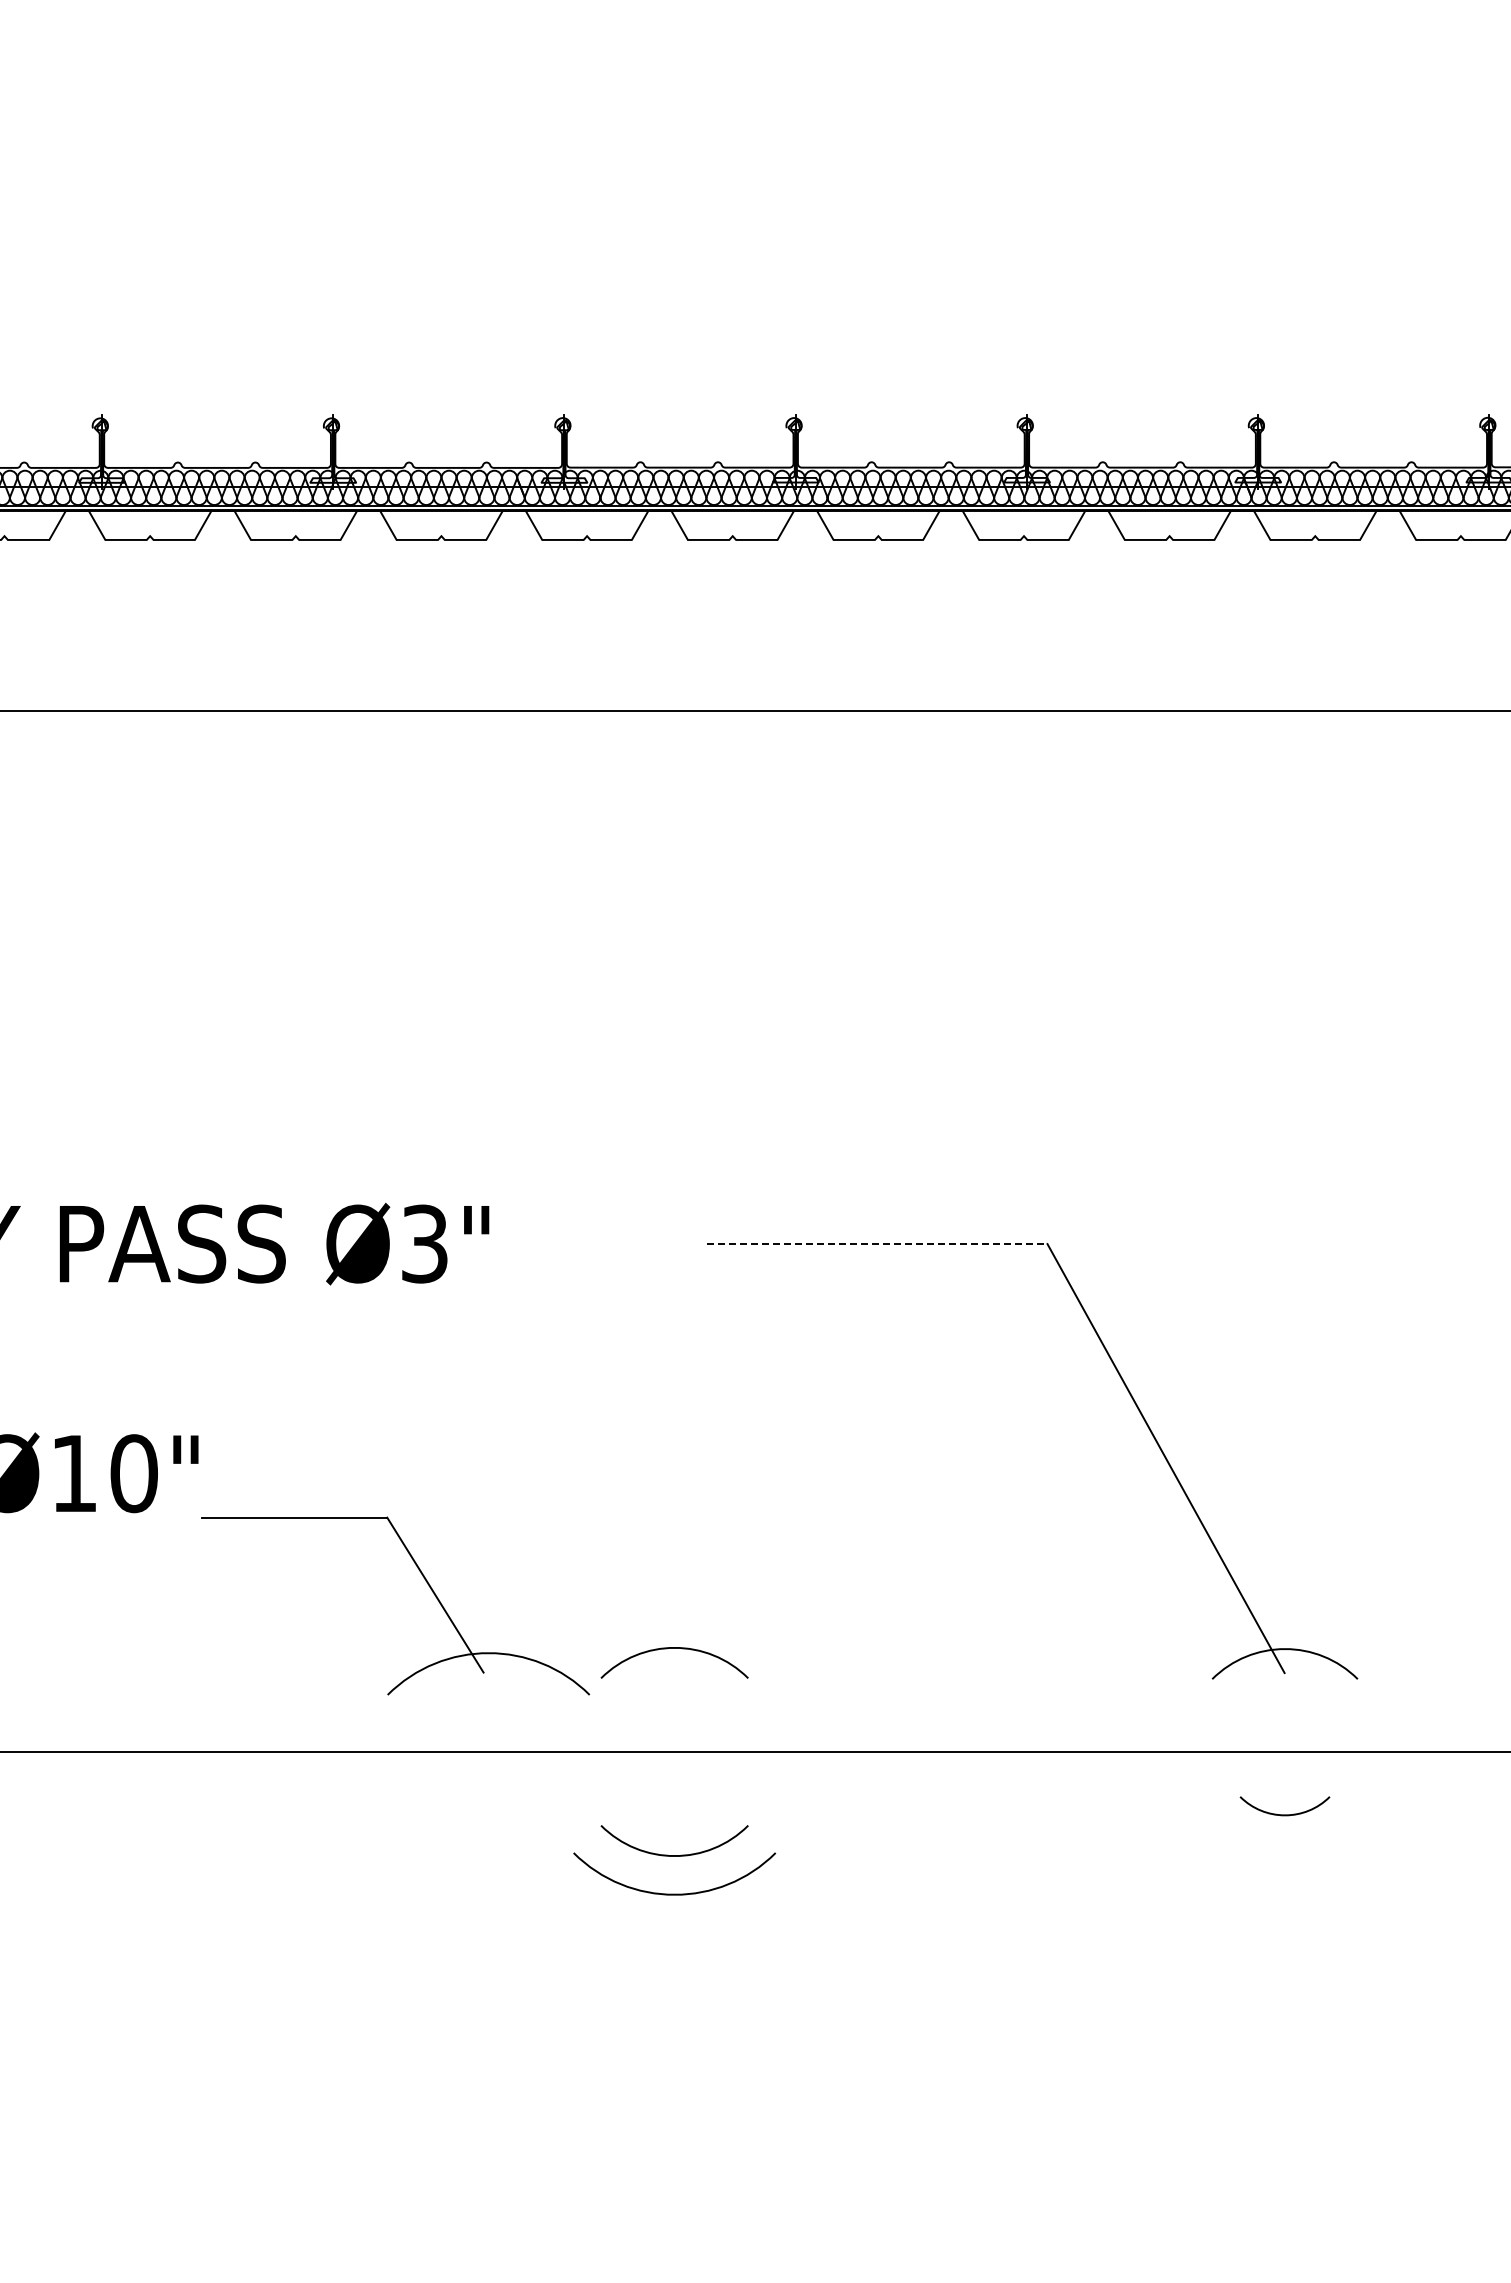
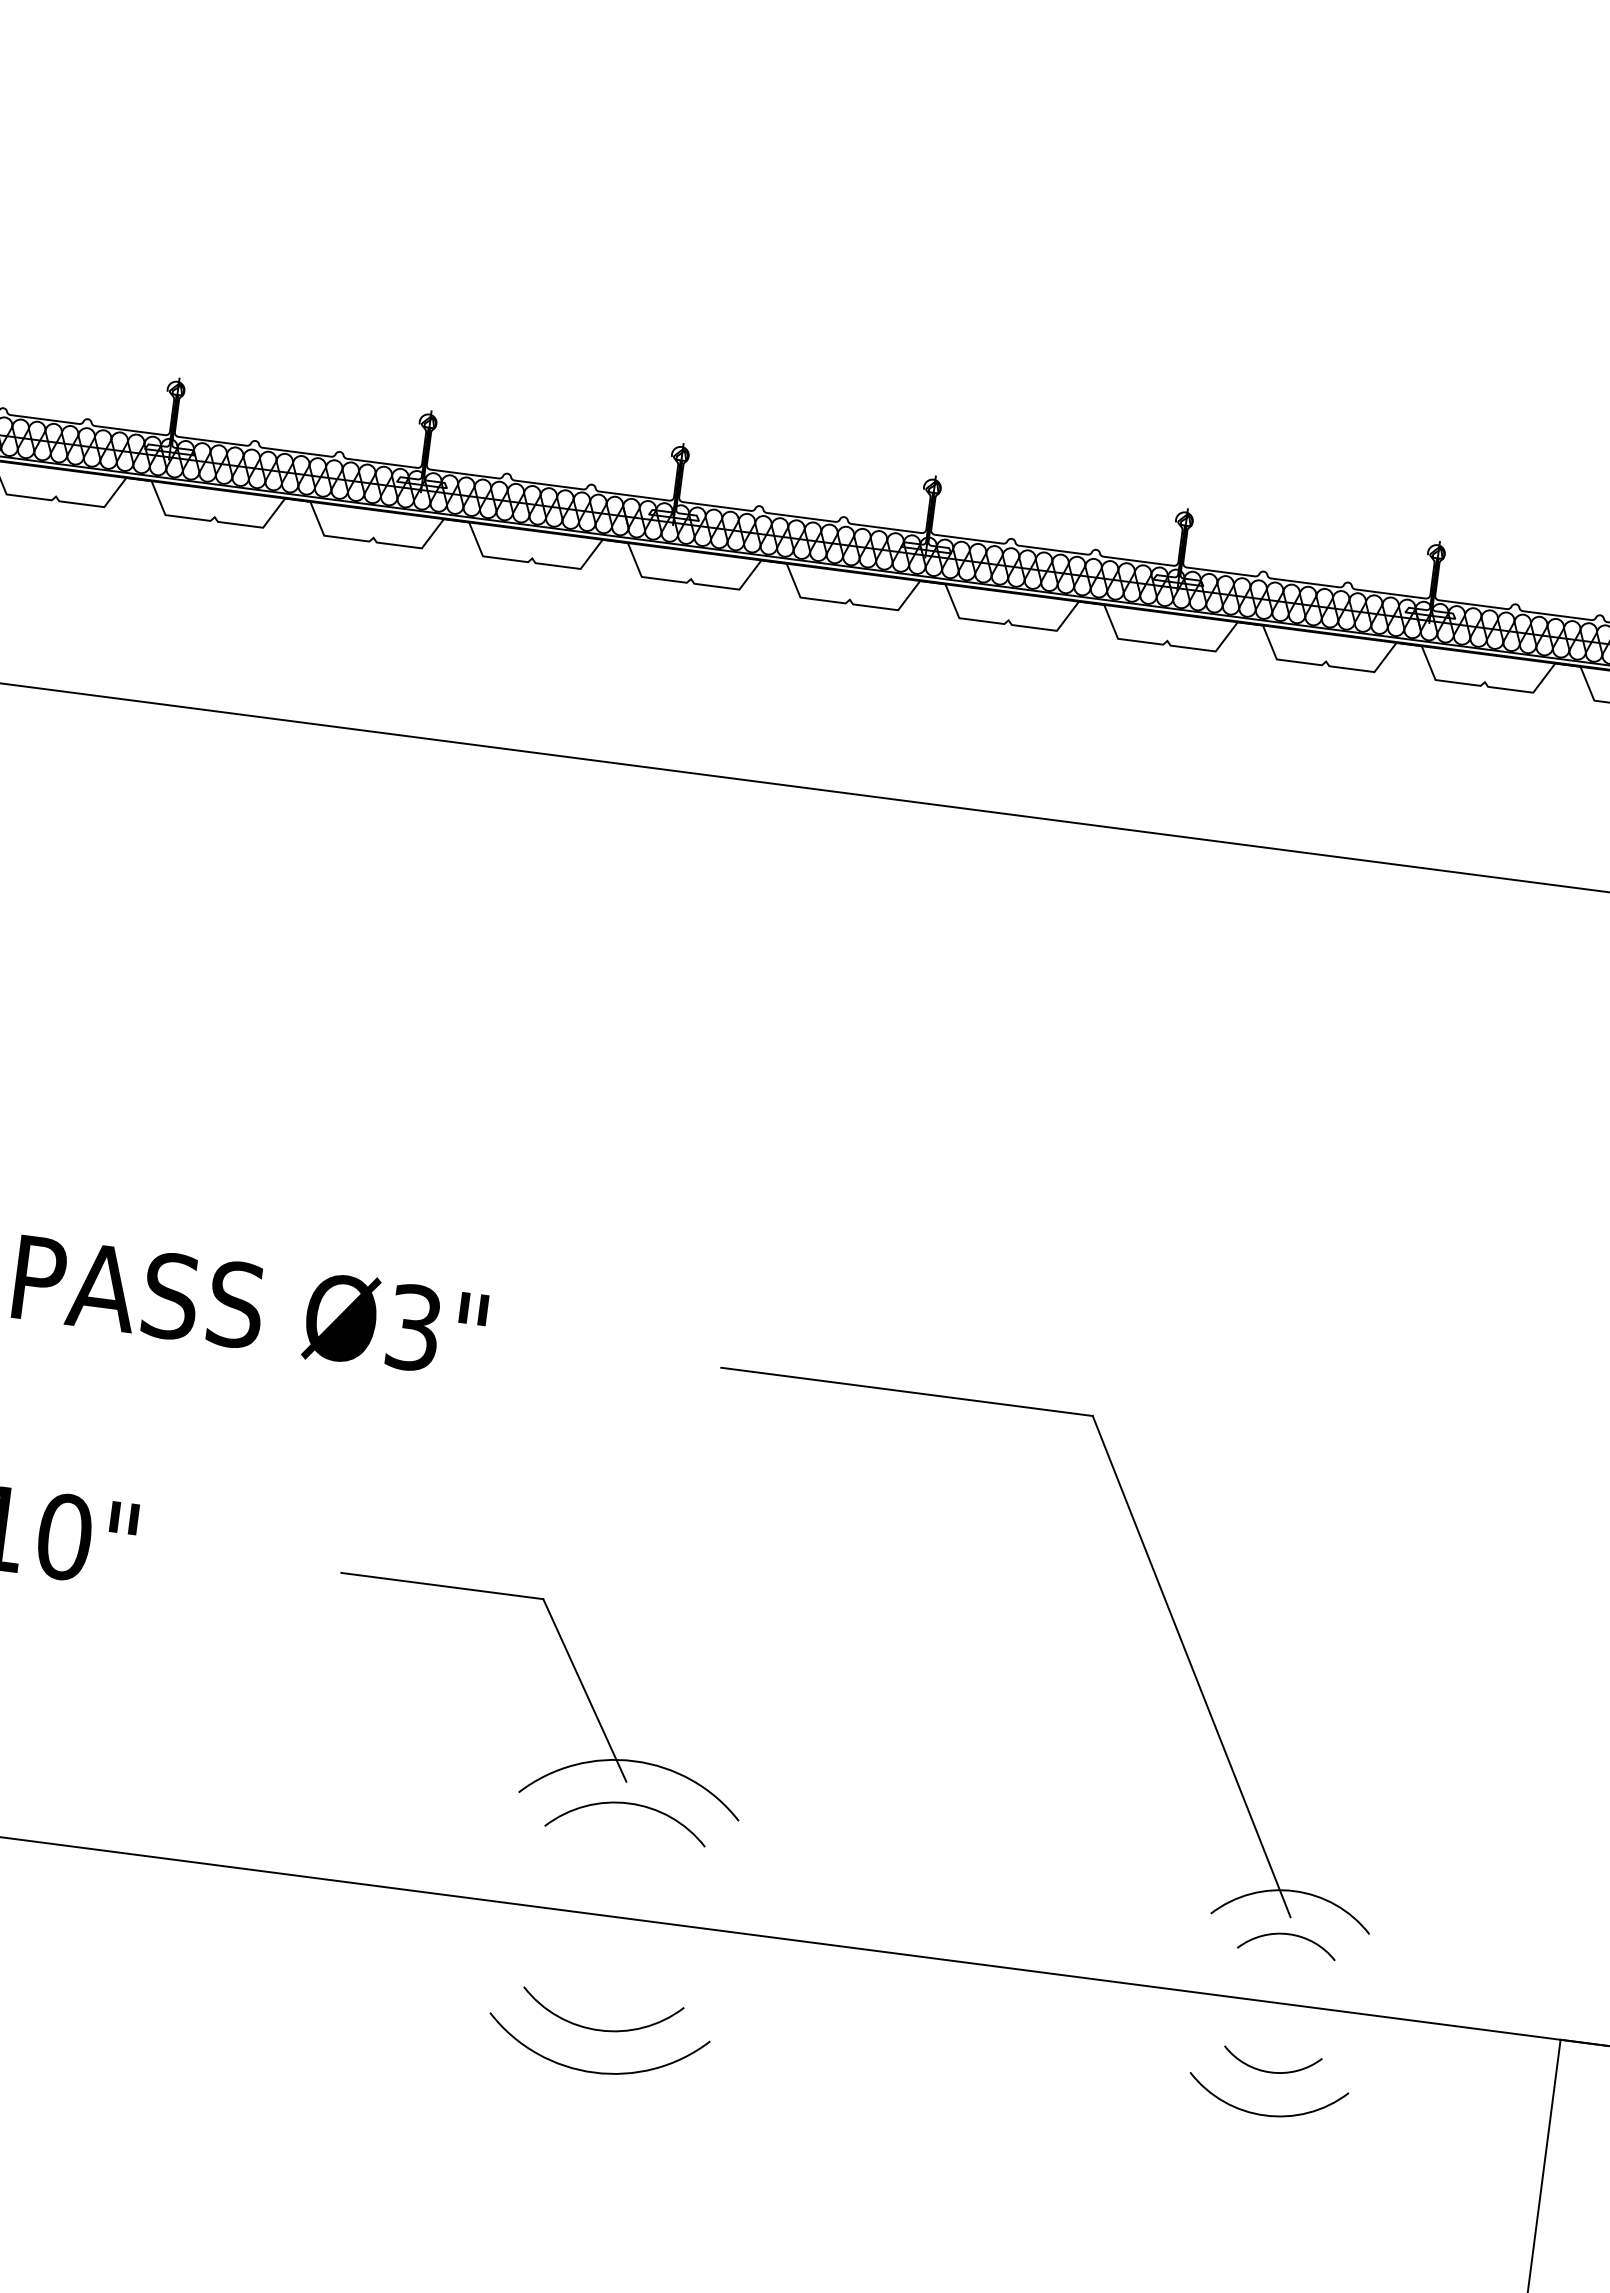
line: (877, 1244) -> (907, 1392), dashed -> solid
part: (427, 1584) -> (577, 1677), moved
arc: (1284, 1689) -> (1288, 1935), added
arc: (1284, 1853) -> (1264, 2113), added

